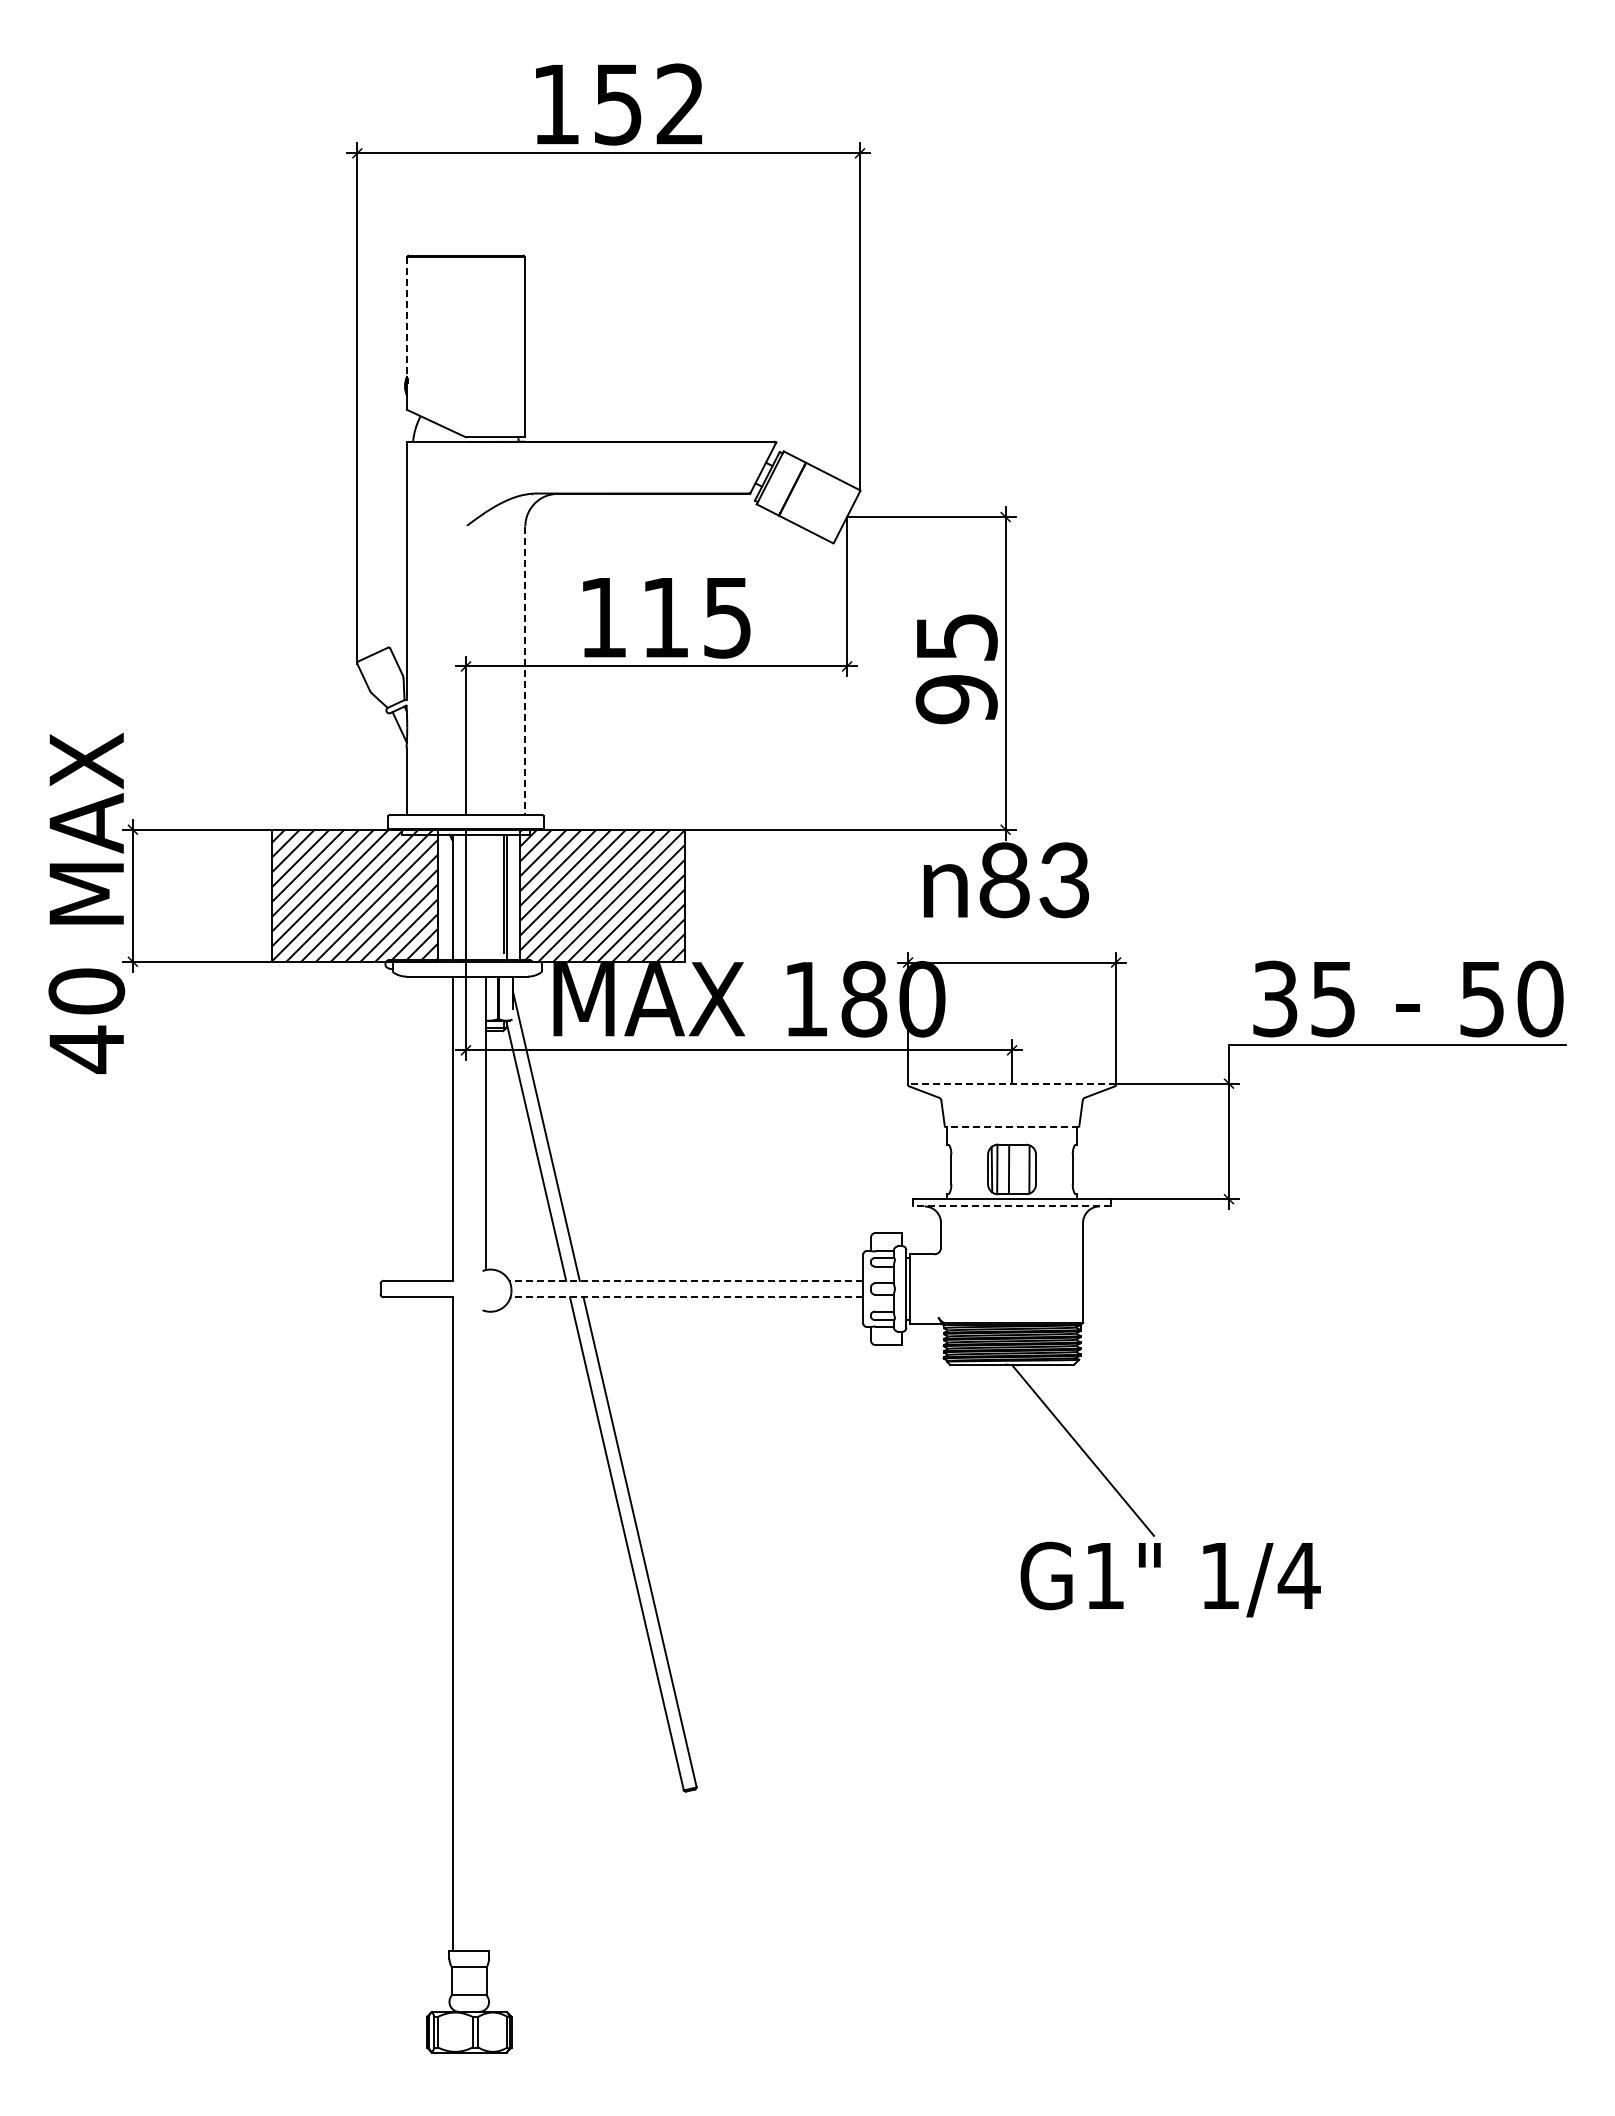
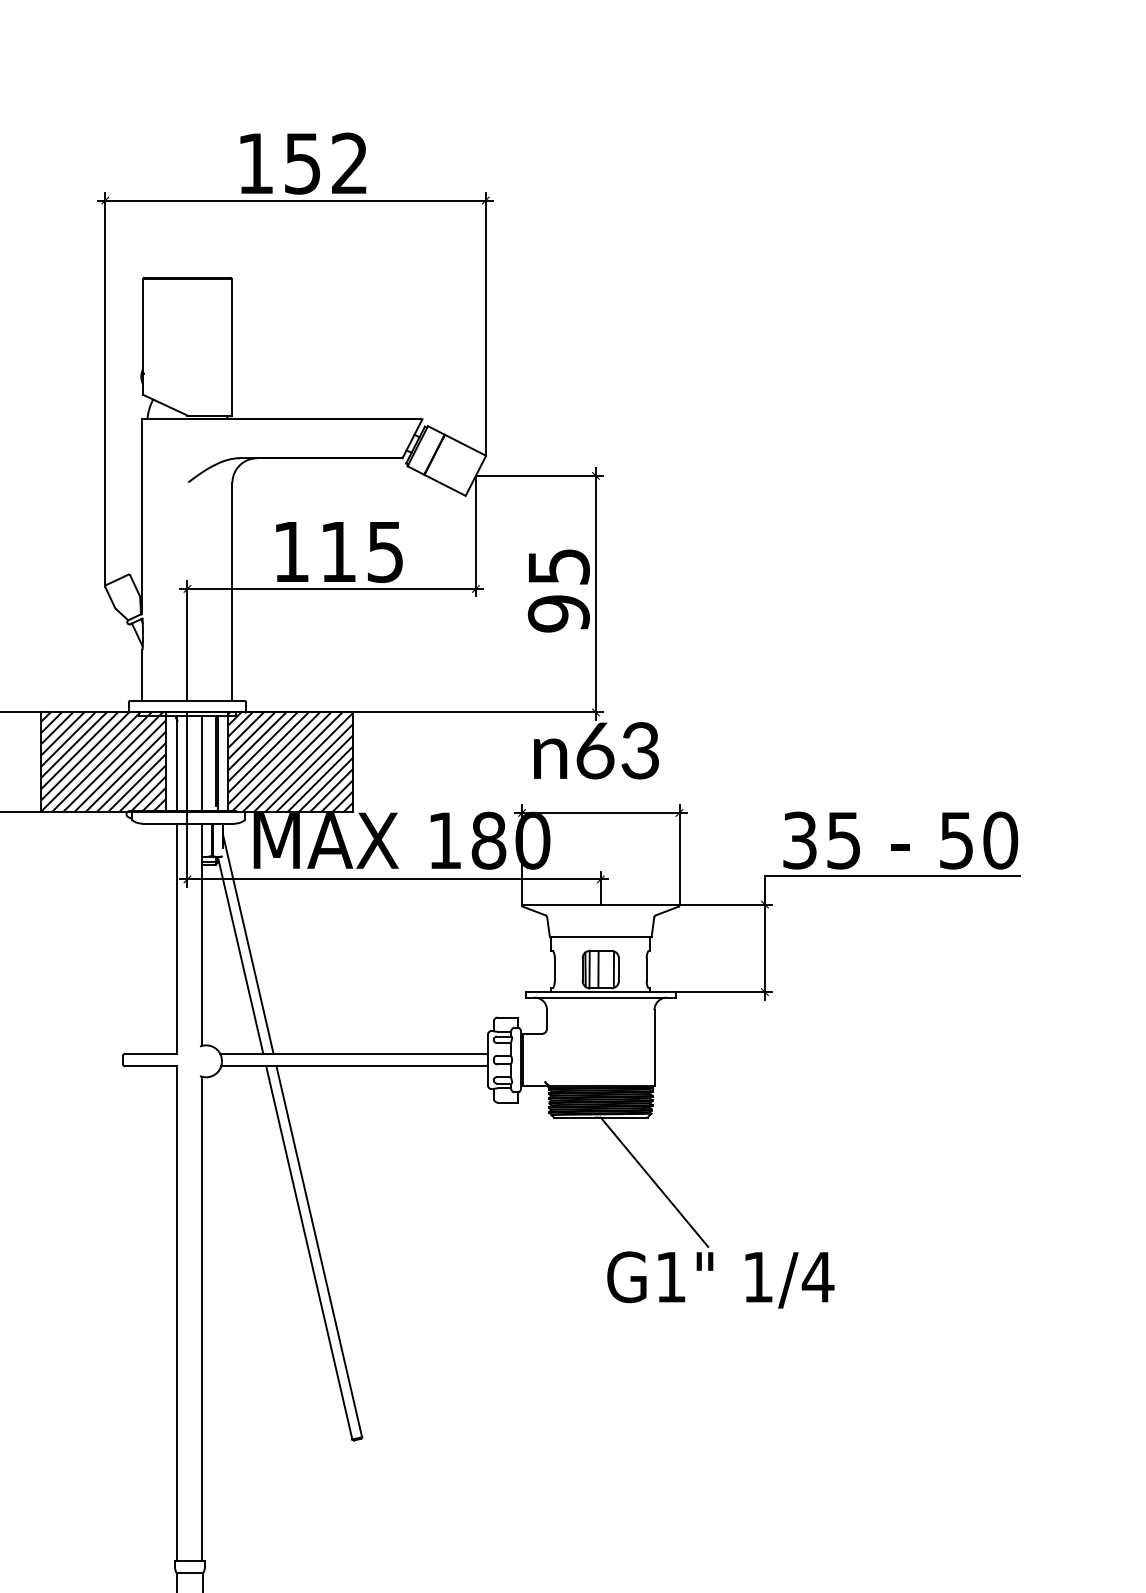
line: (407, 316) -> (143, 324), dashed -> solid
line: (525, 671) -> (232, 592), dashed -> solid
text: (1004, 879) -> (595, 750), 83 -> 63
line: (485, 896) -> (202, 763), added
line: (1011, 1083) -> (600, 904), dashed -> solid
line: (1011, 1126) -> (600, 937), dashed -> solid
line: (1011, 1206) -> (600, 997), dashed -> solid
line: (685, 1280) -> (353, 1053), dashed -> solid
line: (686, 1297) -> (354, 1066), dashed -> solid
line: (485, 1630) -> (202, 1318), added

